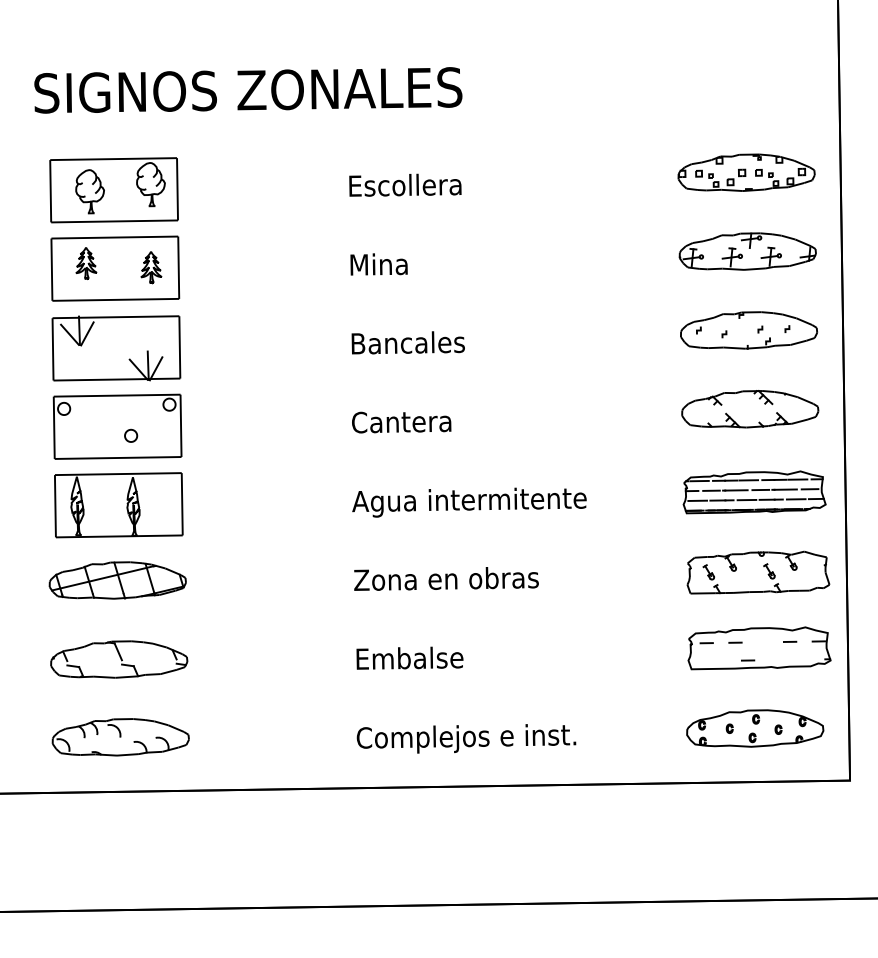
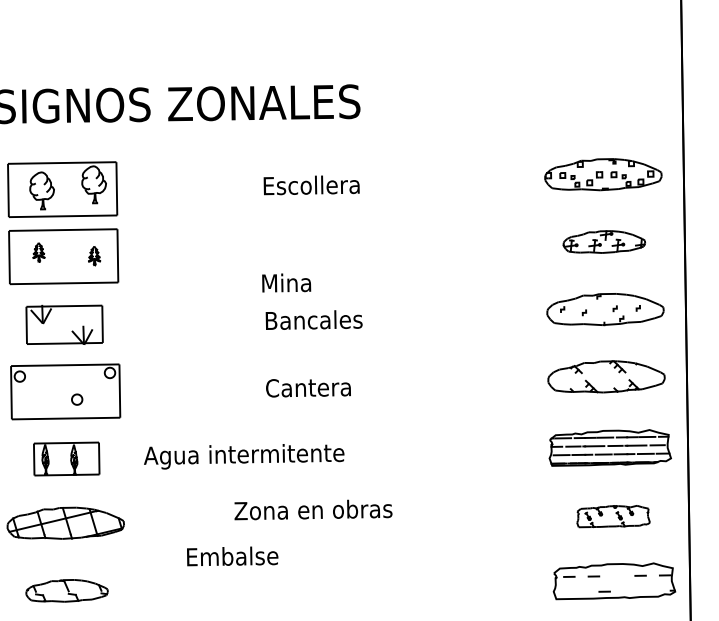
part: (747, 251) -> (604, 242), size x0.7
part: (86, 263) -> (39, 252), size x0.7
text: (378, 264) -> (286, 283), moved
part: (151, 267) -> (94, 255), size x0.7
part: (116, 348) -> (64, 324), size x0.7
text: (469, 502) -> (244, 456), moved
part: (118, 505) -> (66, 459), size x0.6
part: (758, 572) -> (613, 516), size x0.6
text: (446, 578) -> (313, 509), moved
text: (409, 657) -> (232, 555), moved
part: (119, 659) -> (67, 590), size x0.7

